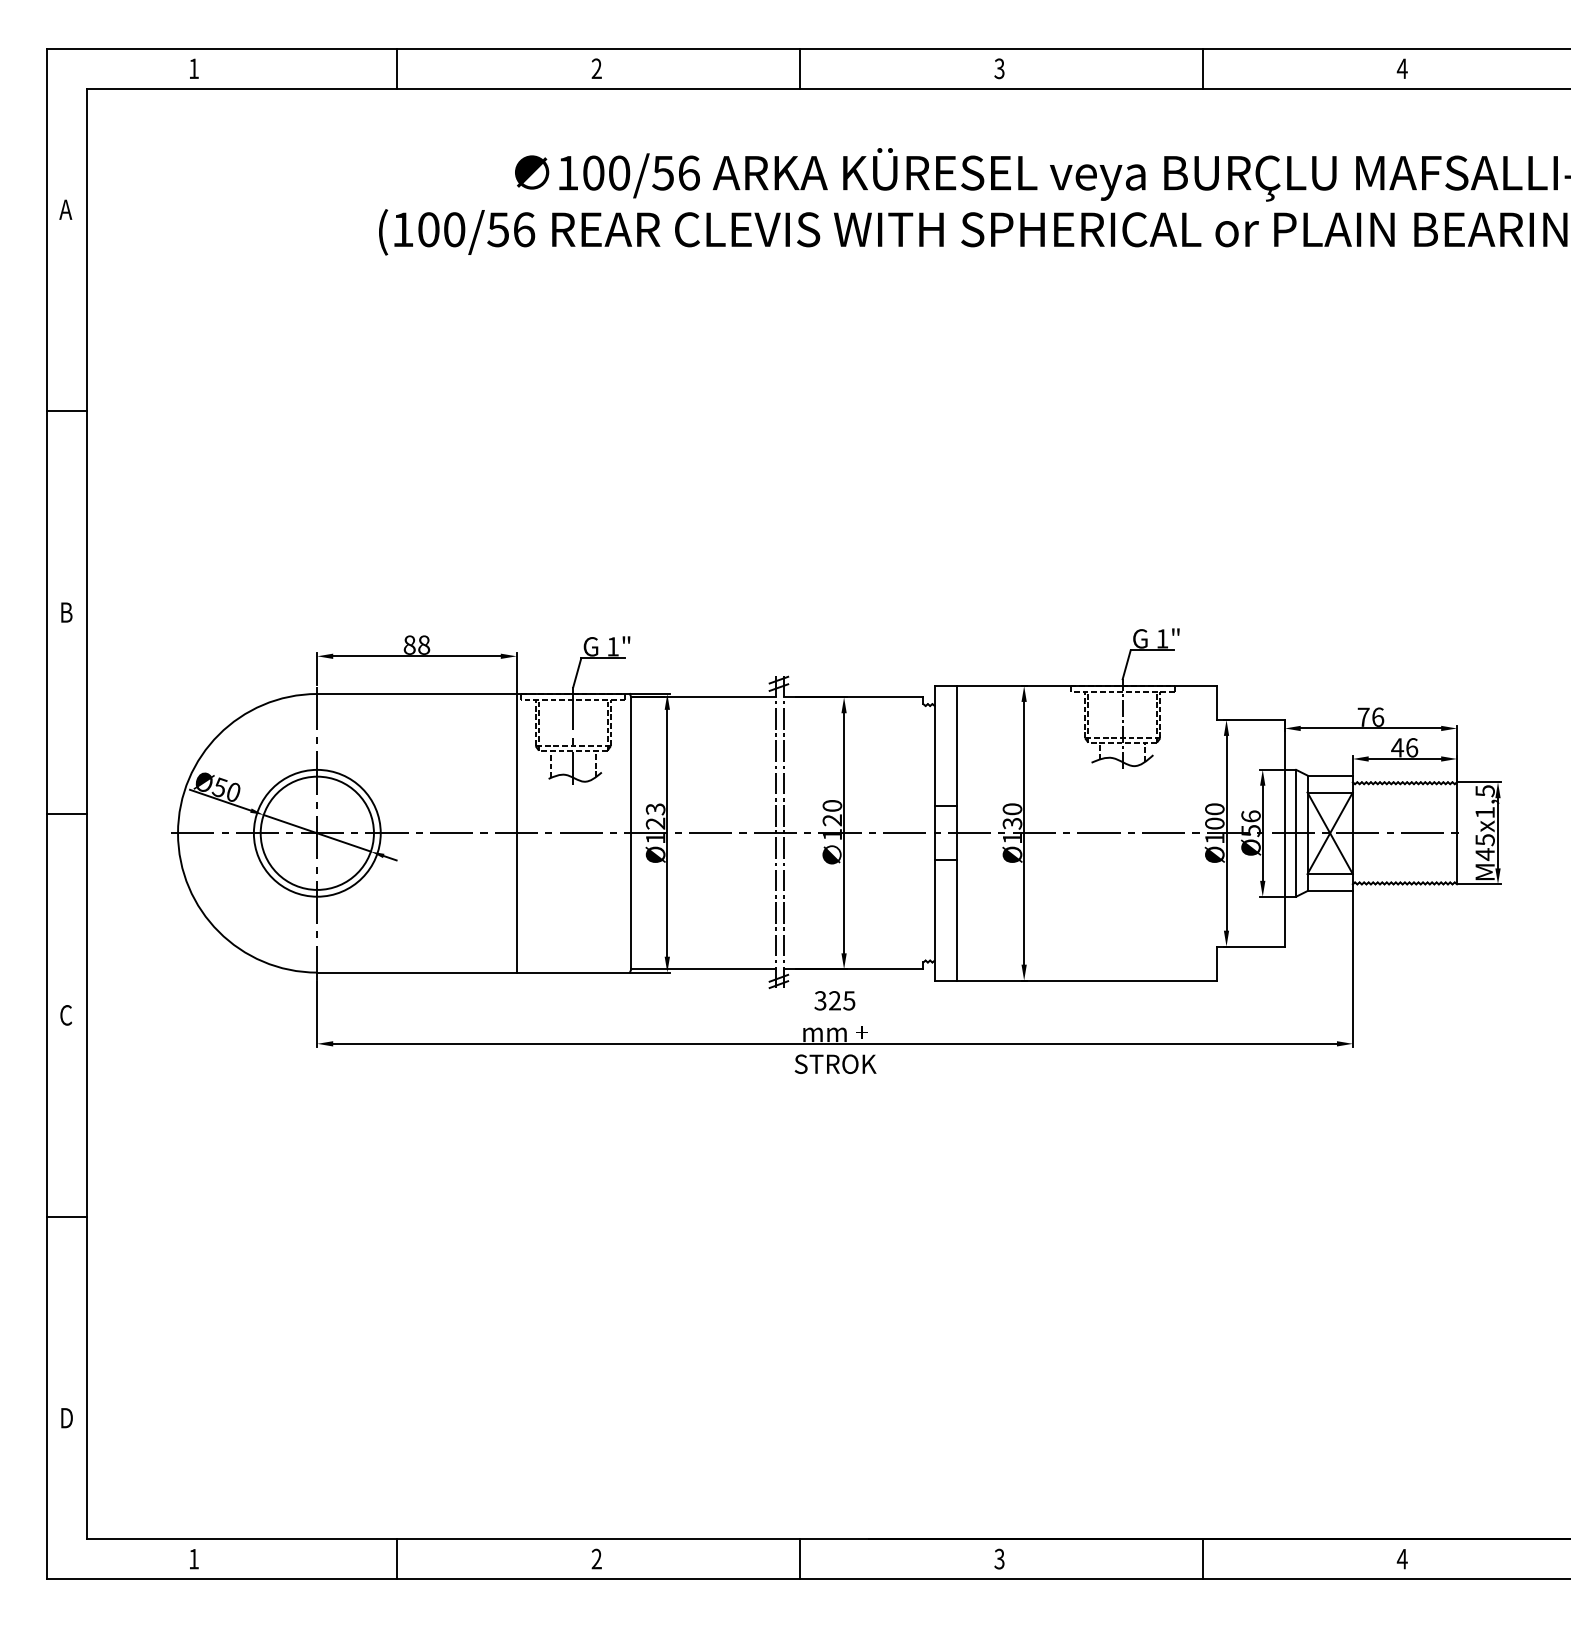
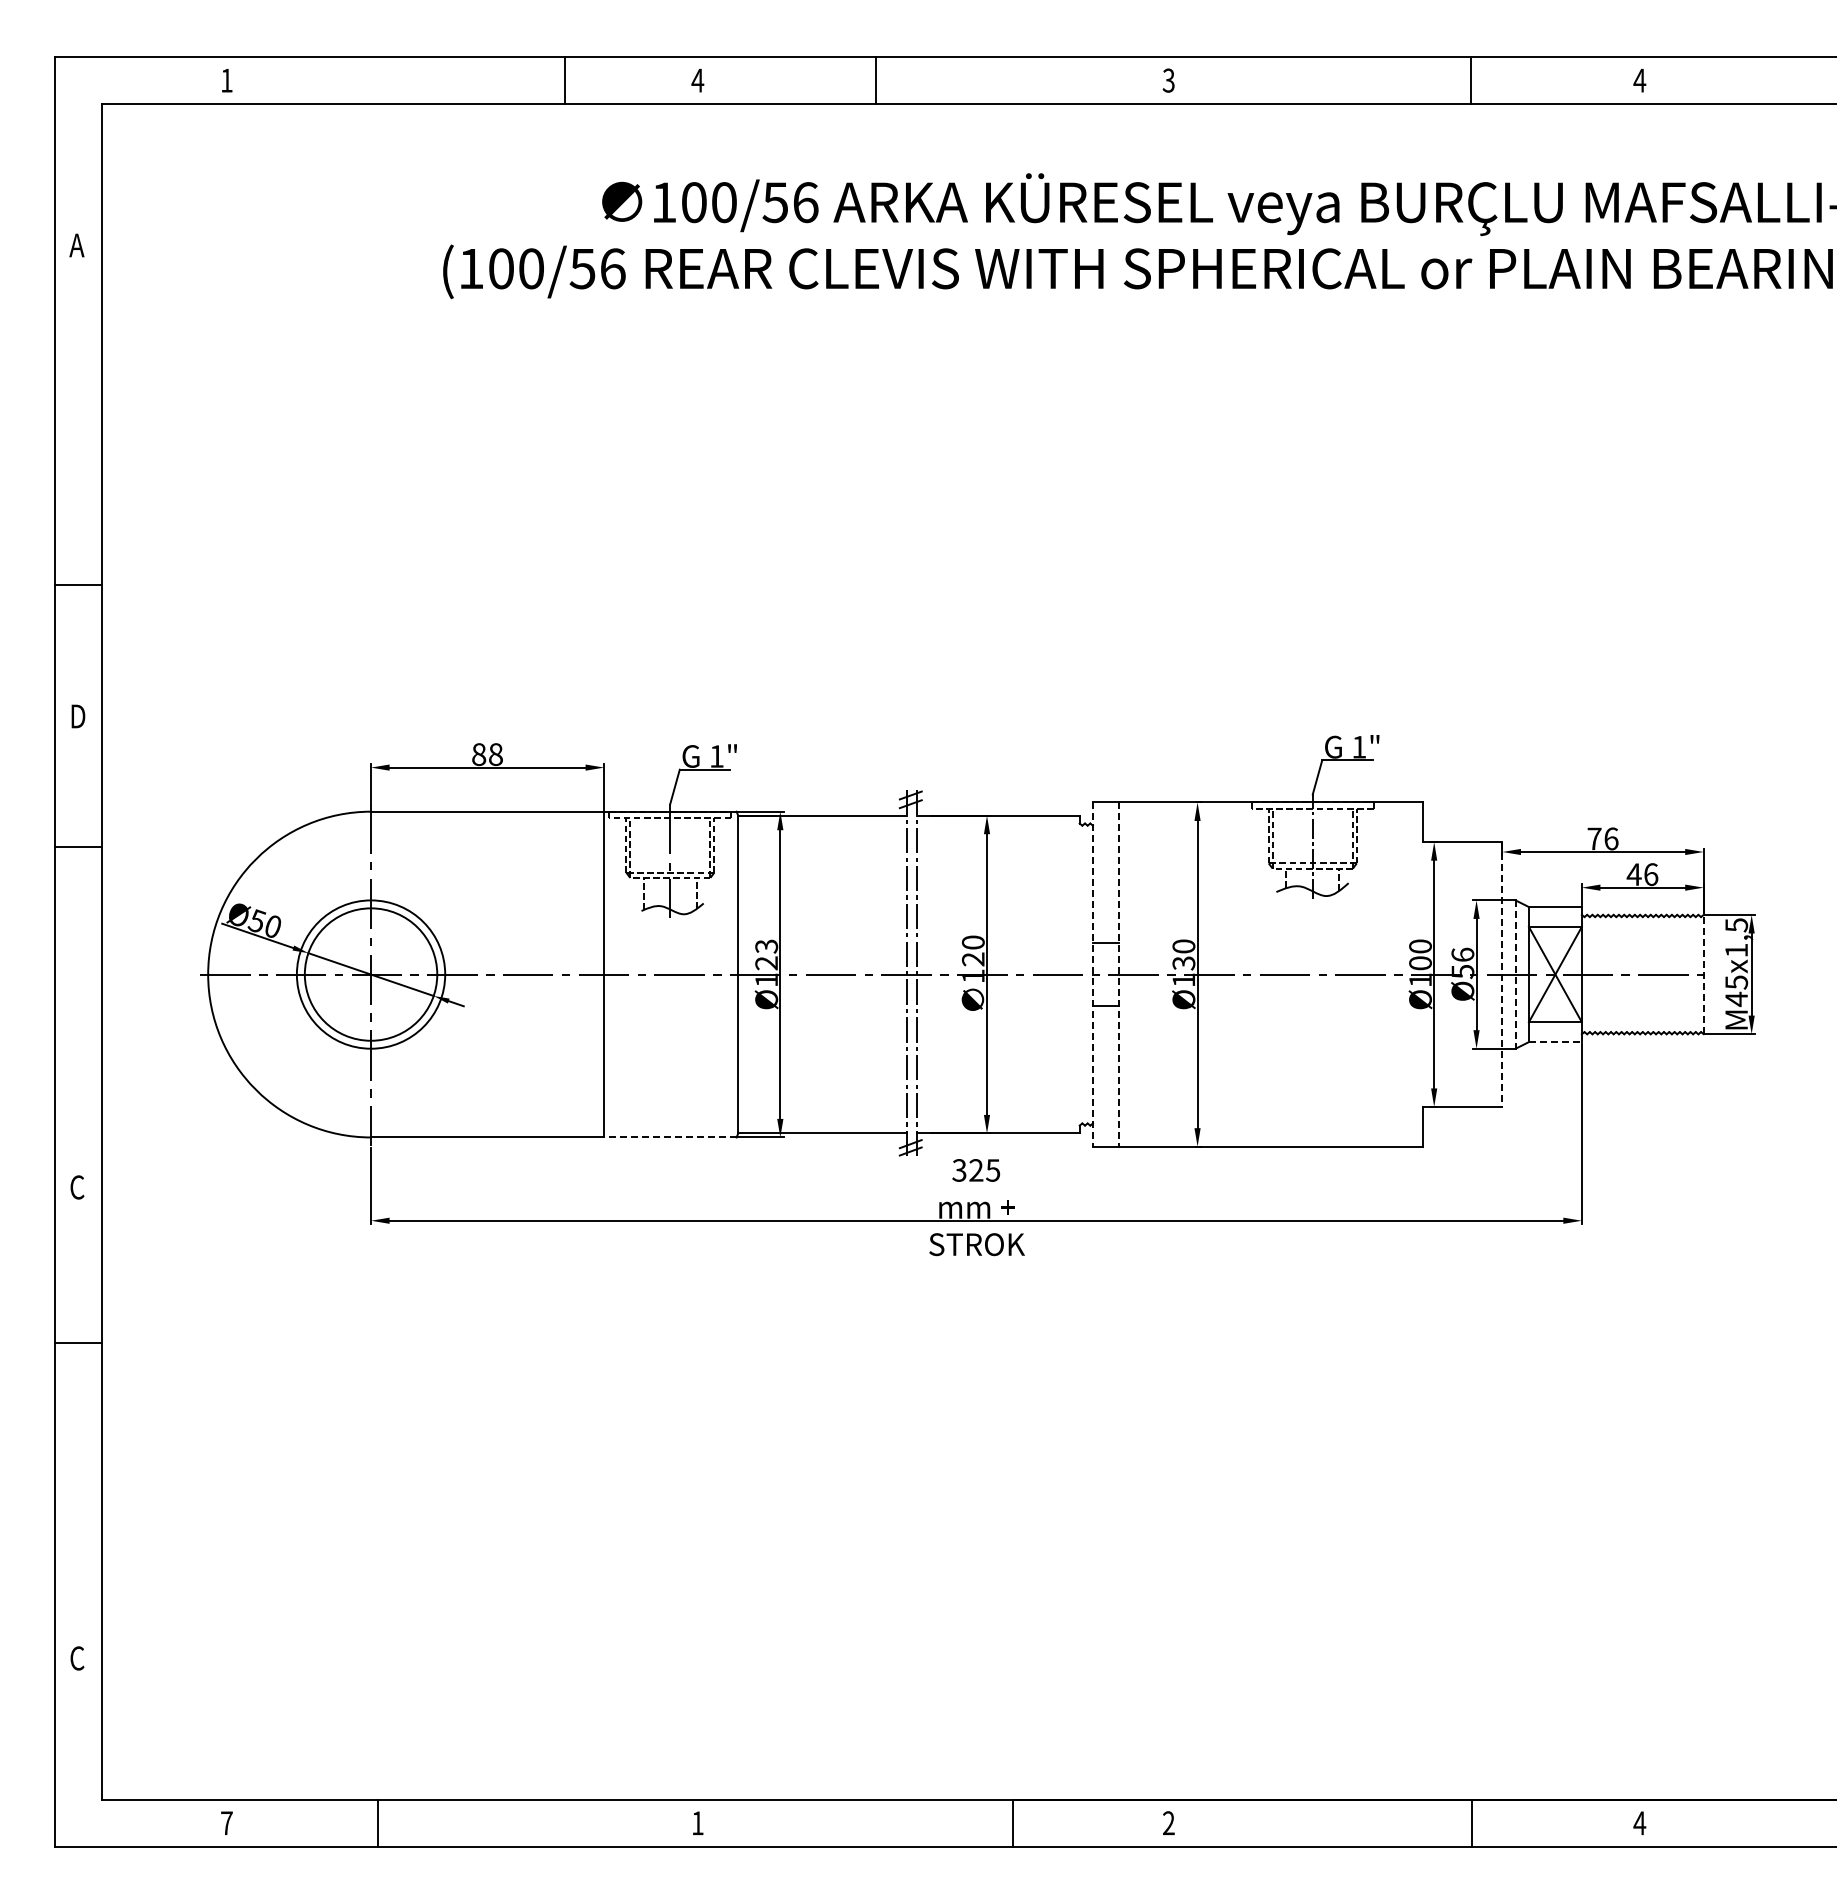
line: (397, 68) -> (564, 80), moved
text: (596, 68) -> (697, 80), 2 -> 4
line: (800, 68) -> (875, 80), moved
line: (1202, 68) -> (1470, 80), moved
line: (67, 411) -> (78, 585), moved
text: (67, 612) -> (79, 716), B -> D
line: (67, 814) -> (78, 847), moved
line: (1456, 833) -> (1703, 974), solid -> dashed
line: (934, 834) -> (1092, 975), solid -> dashed
line: (957, 834) -> (1119, 975), solid -> dashed
line: (1284, 834) -> (1502, 975), solid -> dashed
line: (1296, 834) -> (1515, 975), solid -> dashed
line: (1330, 891) -> (1555, 1042), solid -> dashed
line: (572, 972) -> (669, 1137), solid -> dashed
line: (67, 1216) -> (78, 1342), moved
text: (66, 1418) -> (77, 1658), D -> C
line: (397, 1558) -> (377, 1822), moved
line: (800, 1558) -> (1012, 1822), moved
line: (1202, 1558) -> (1471, 1822), moved
text: (193, 1559) -> (226, 1823), 1 -> 7
text: (596, 1559) -> (697, 1823), 2 -> 1
text: (999, 1559) -> (1168, 1823), 3 -> 2

